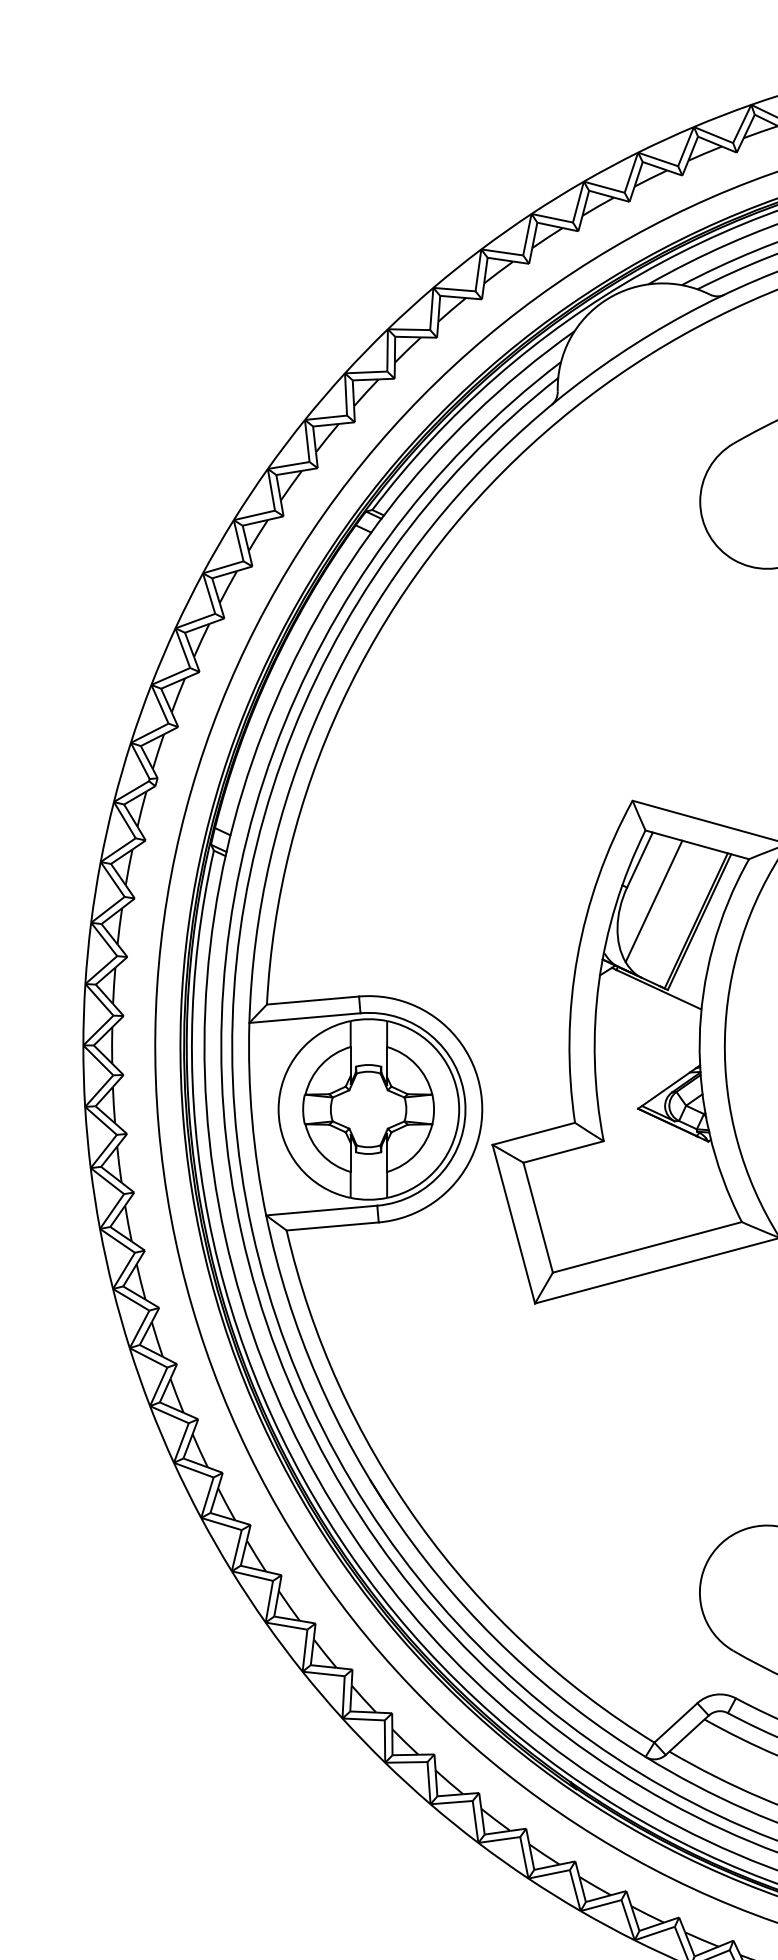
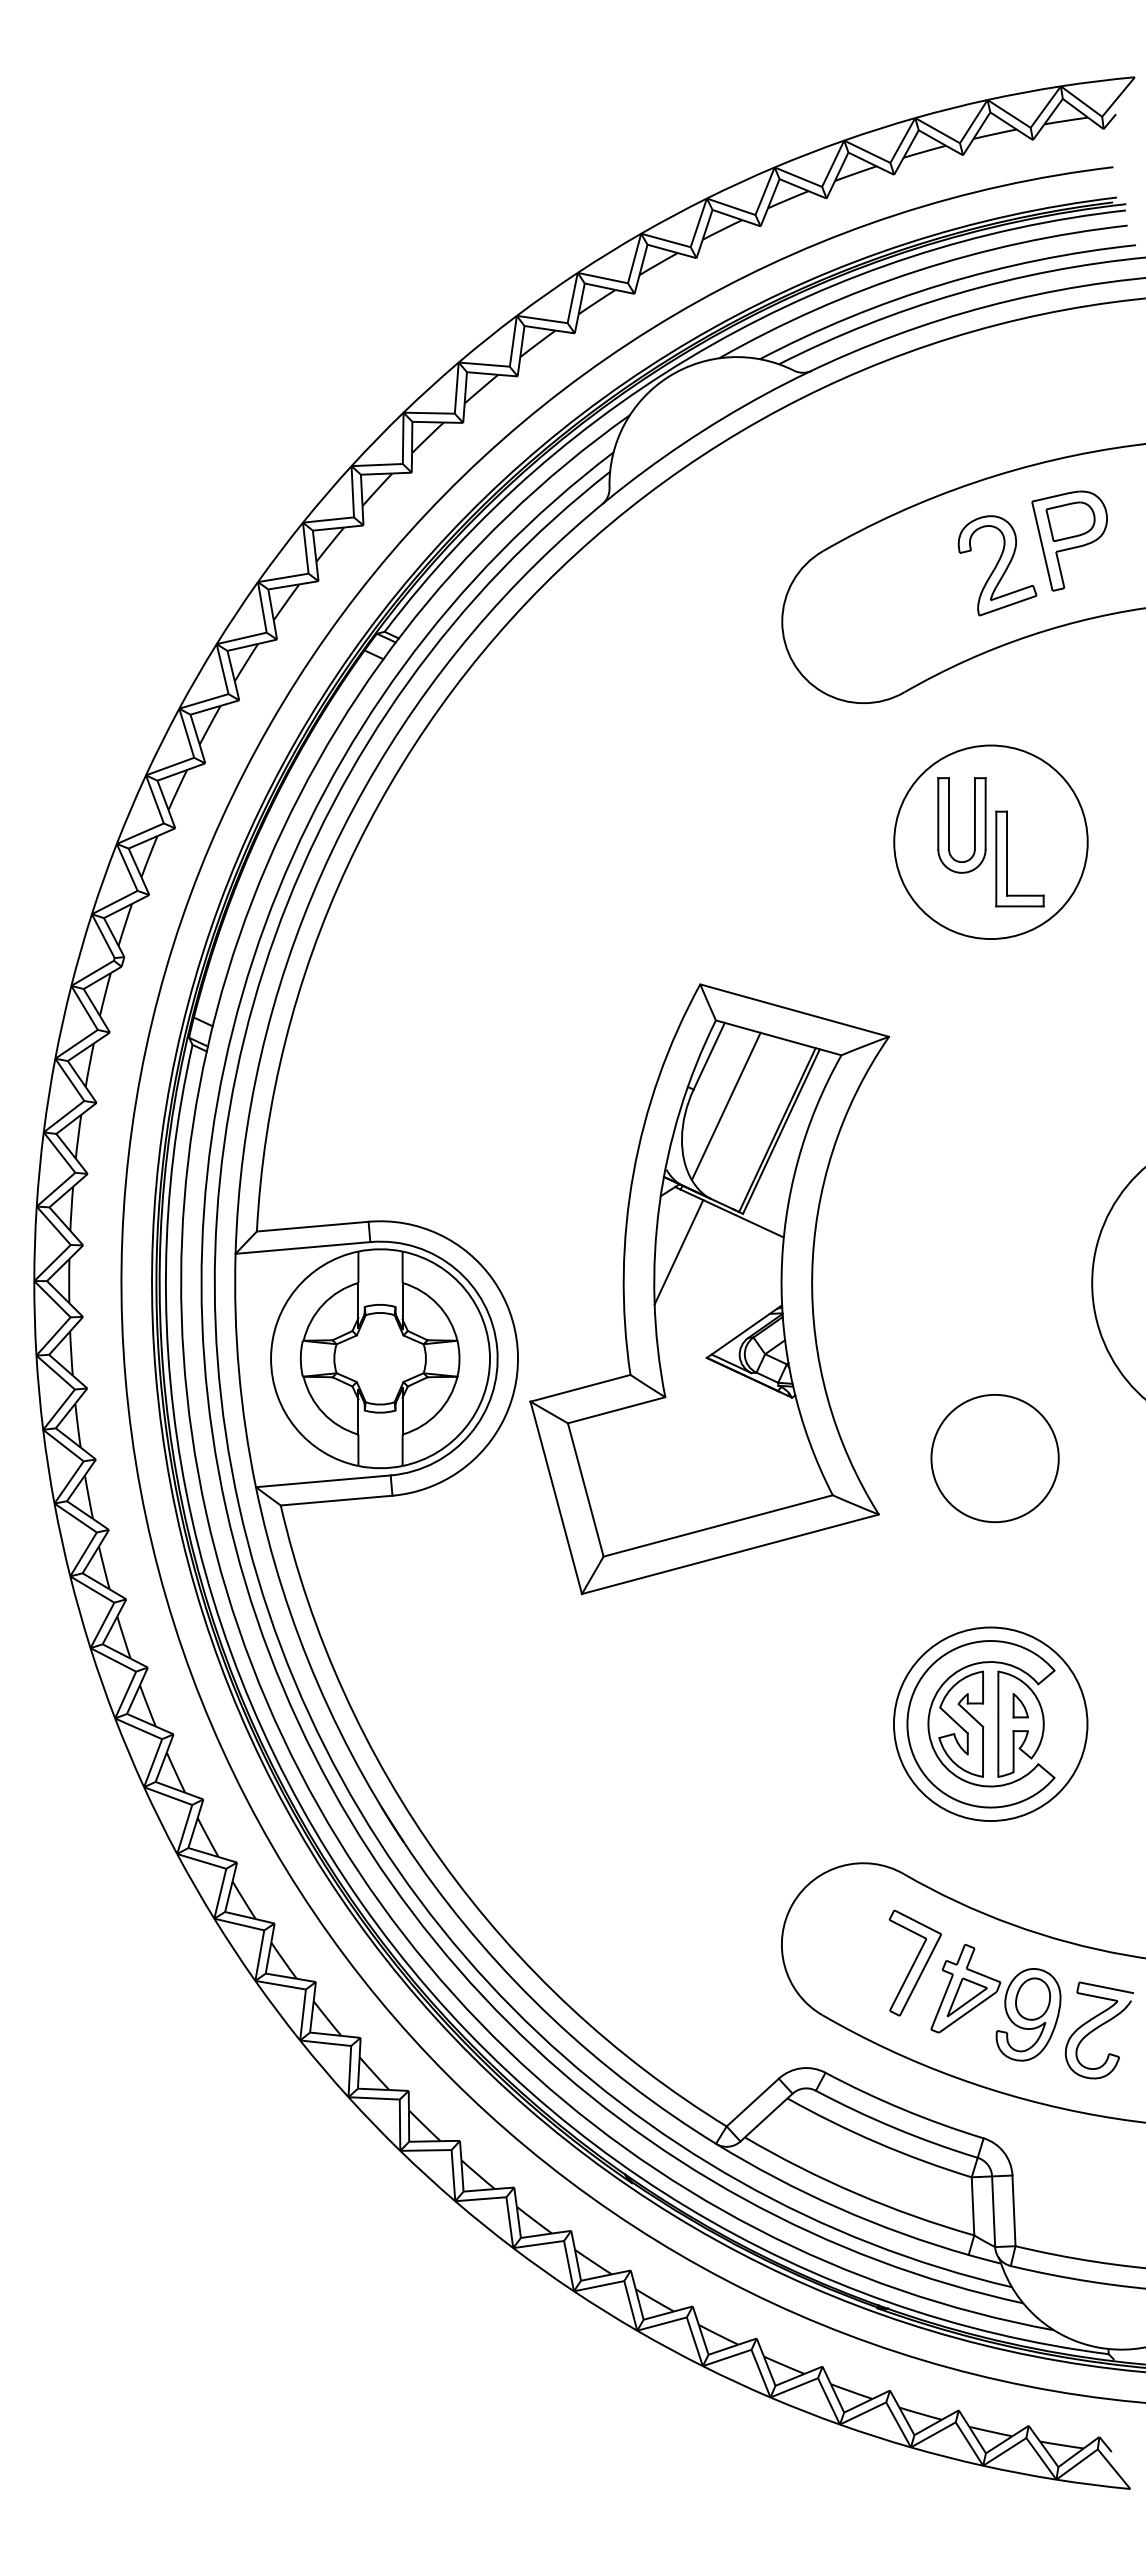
line: (614, 1021) -> (678, 1252), added

